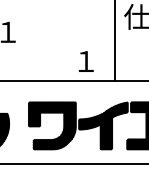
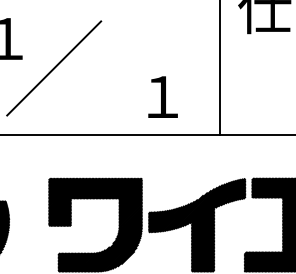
line: (31, 46) -> (53, 67), added

